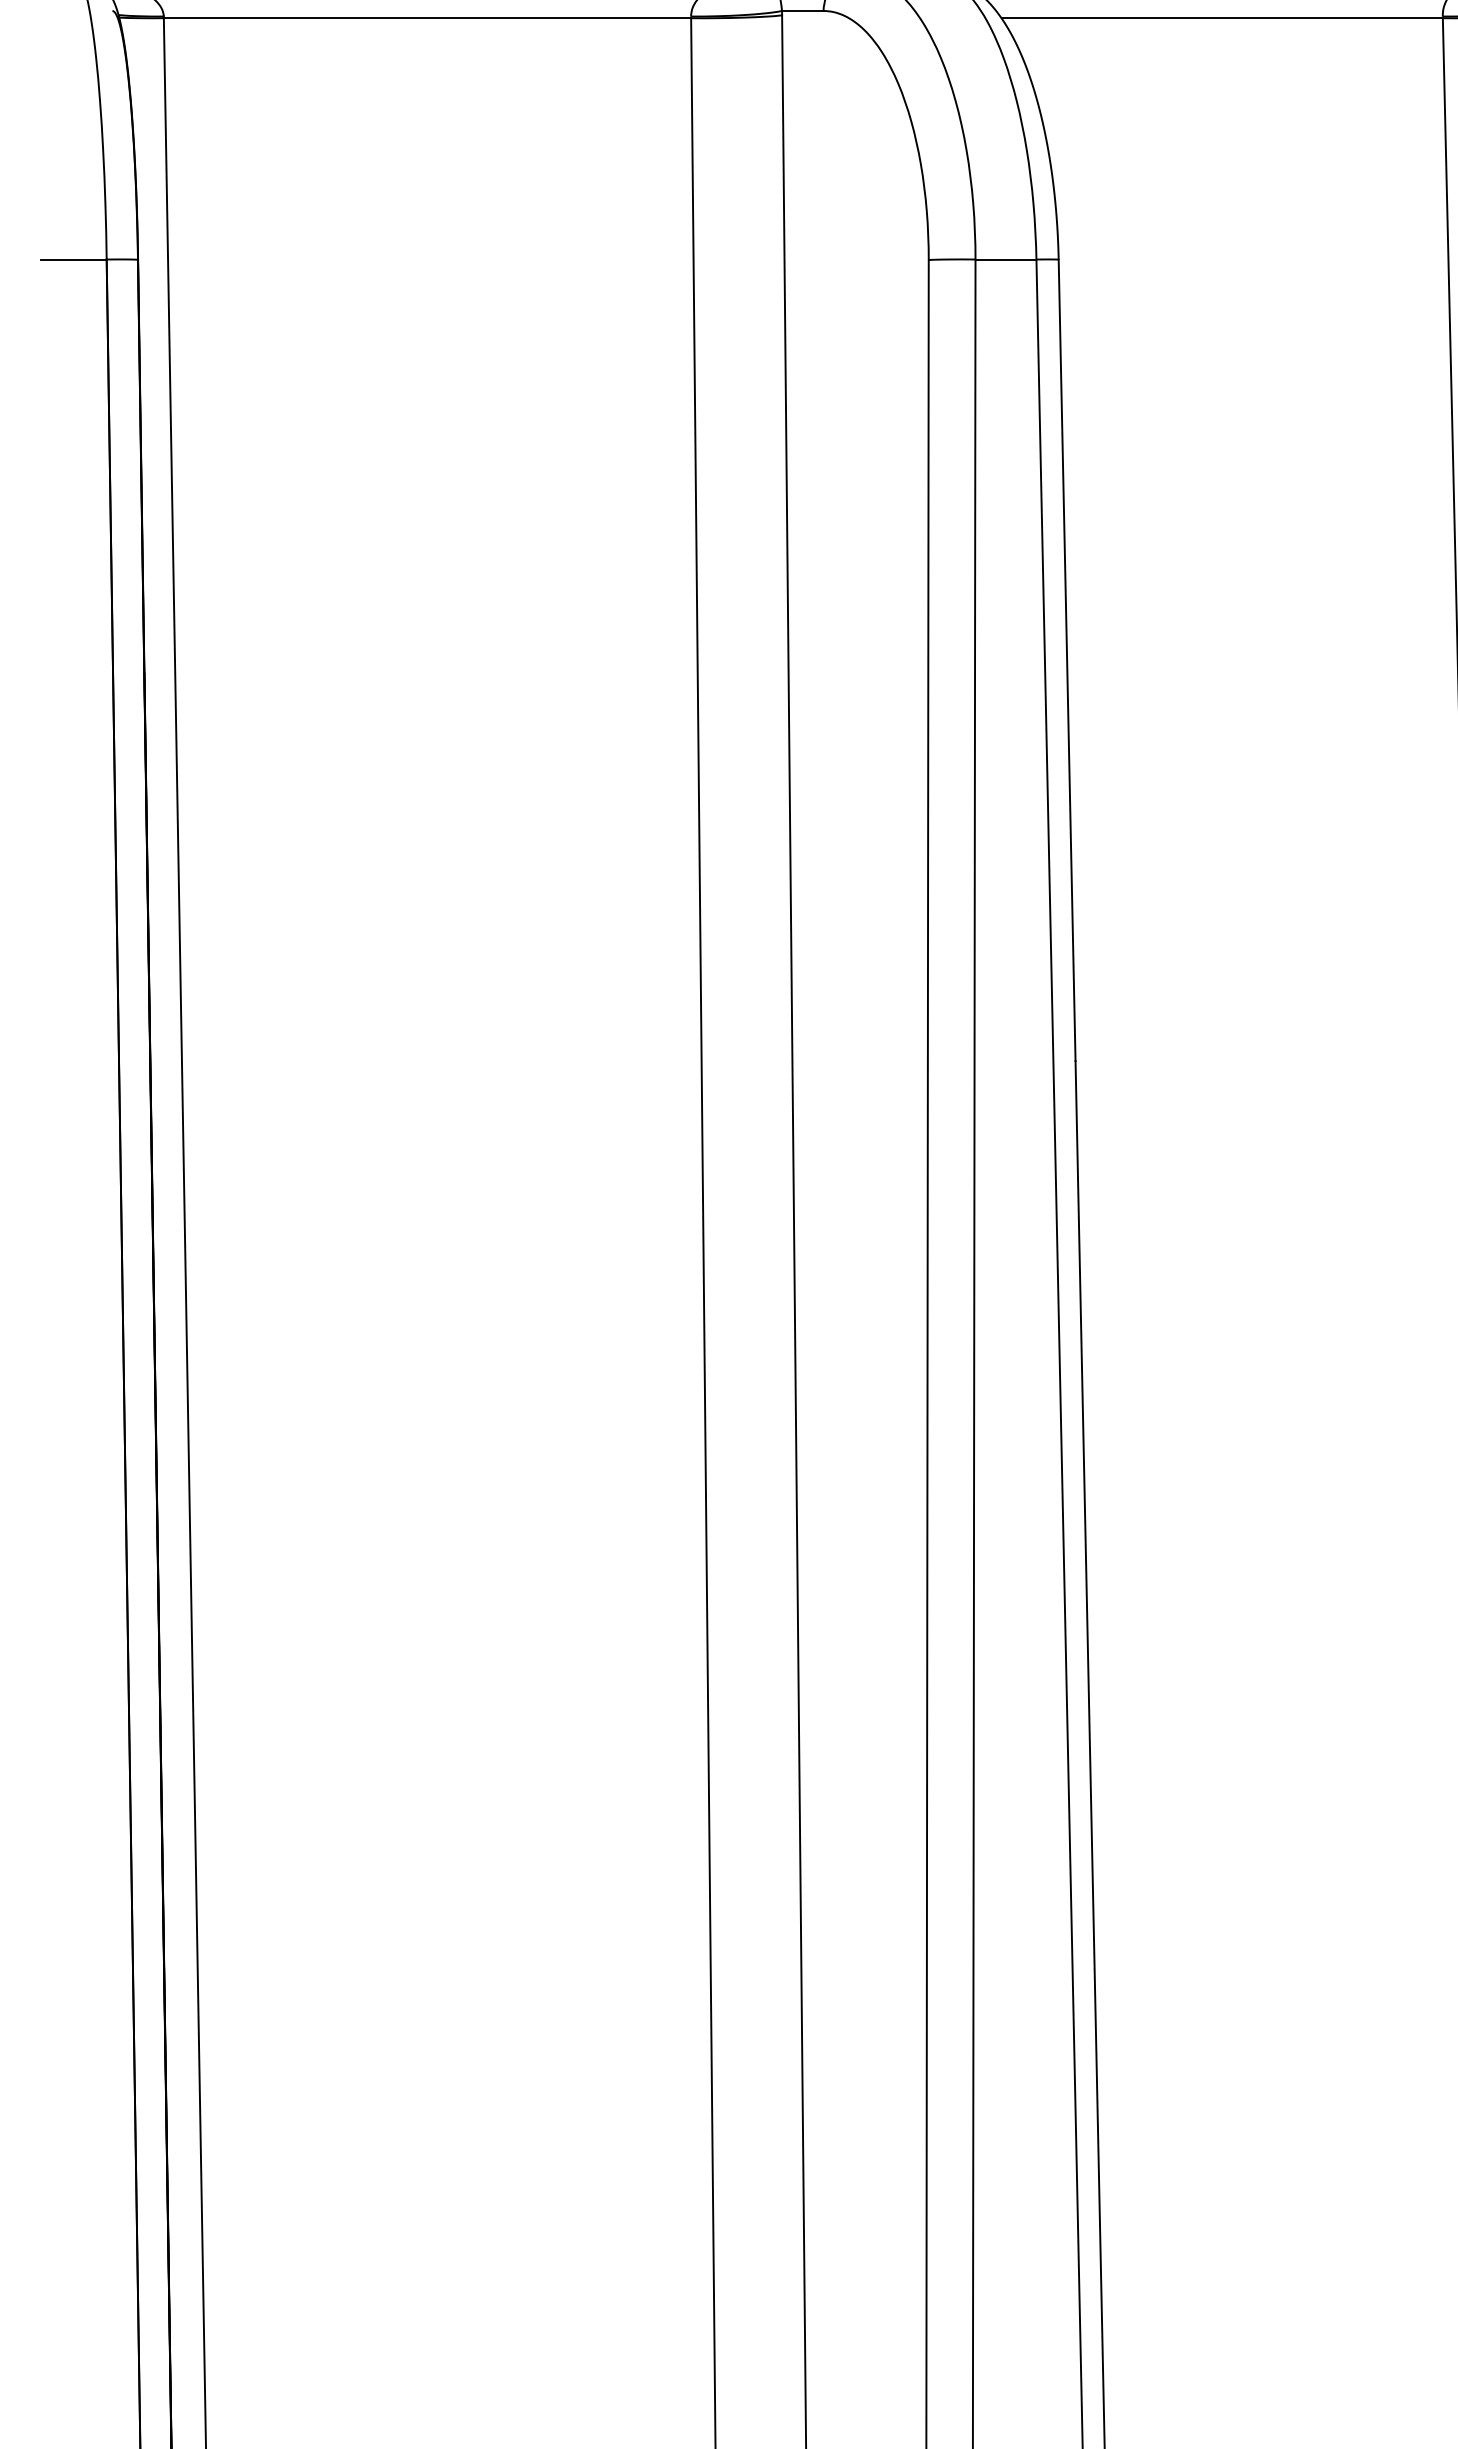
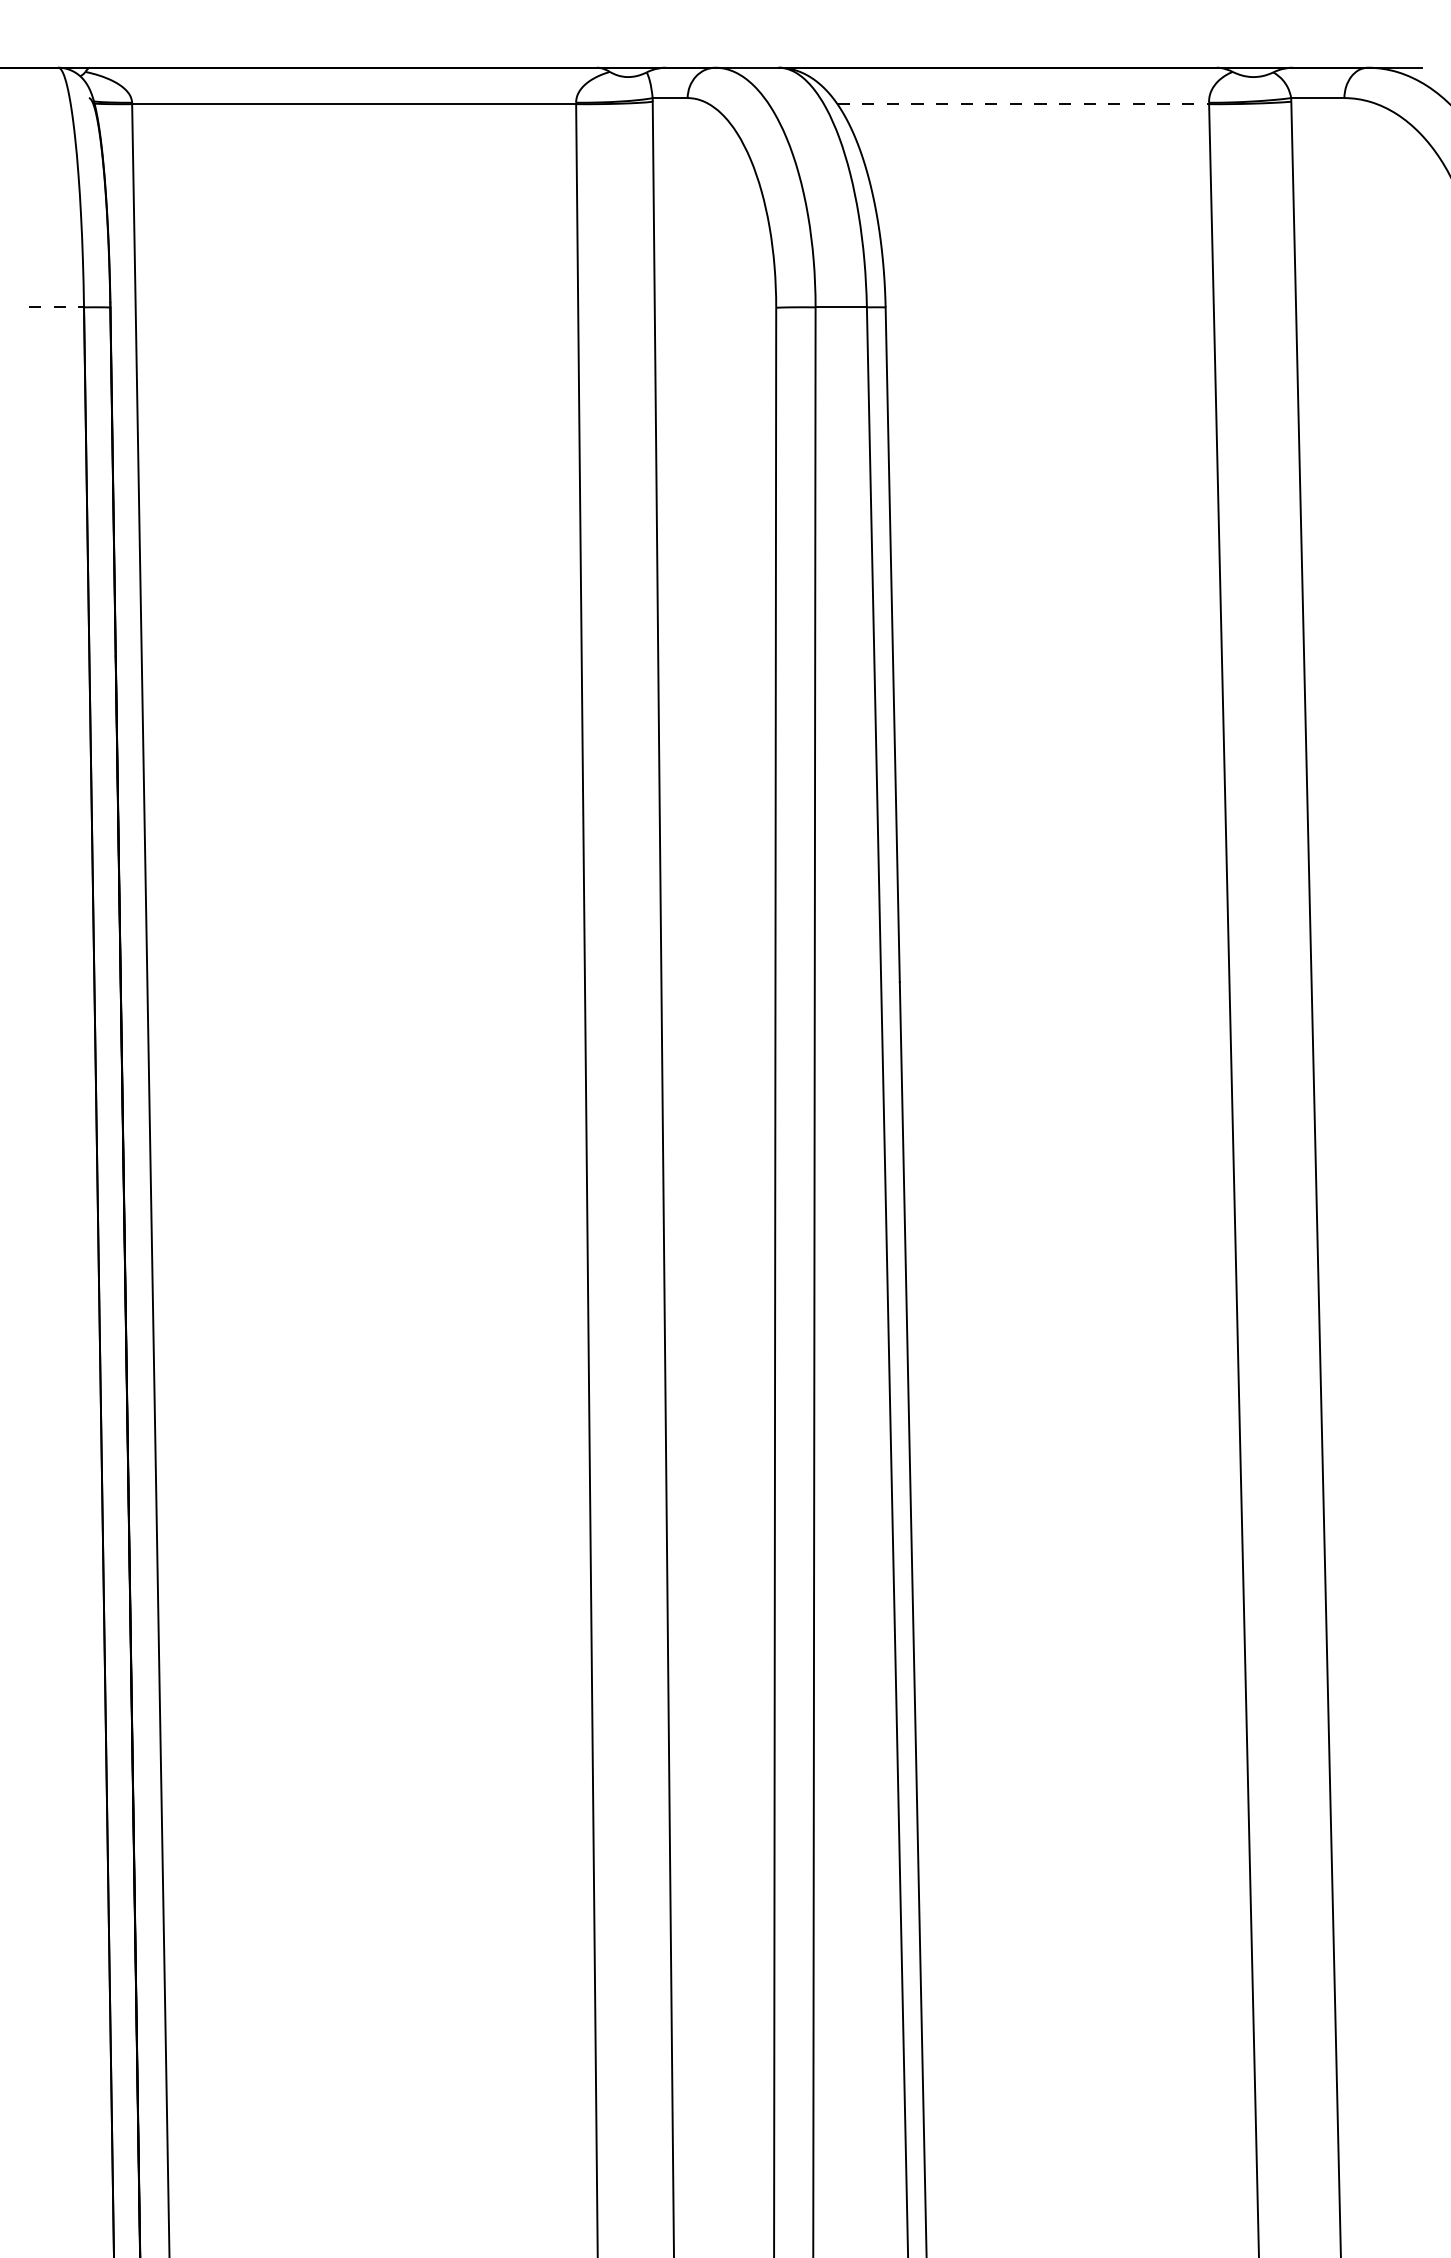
line: (1222, 18) -> (1023, 104), solid -> dashed
line: (74, 259) -> (56, 307), solid -> dashed

